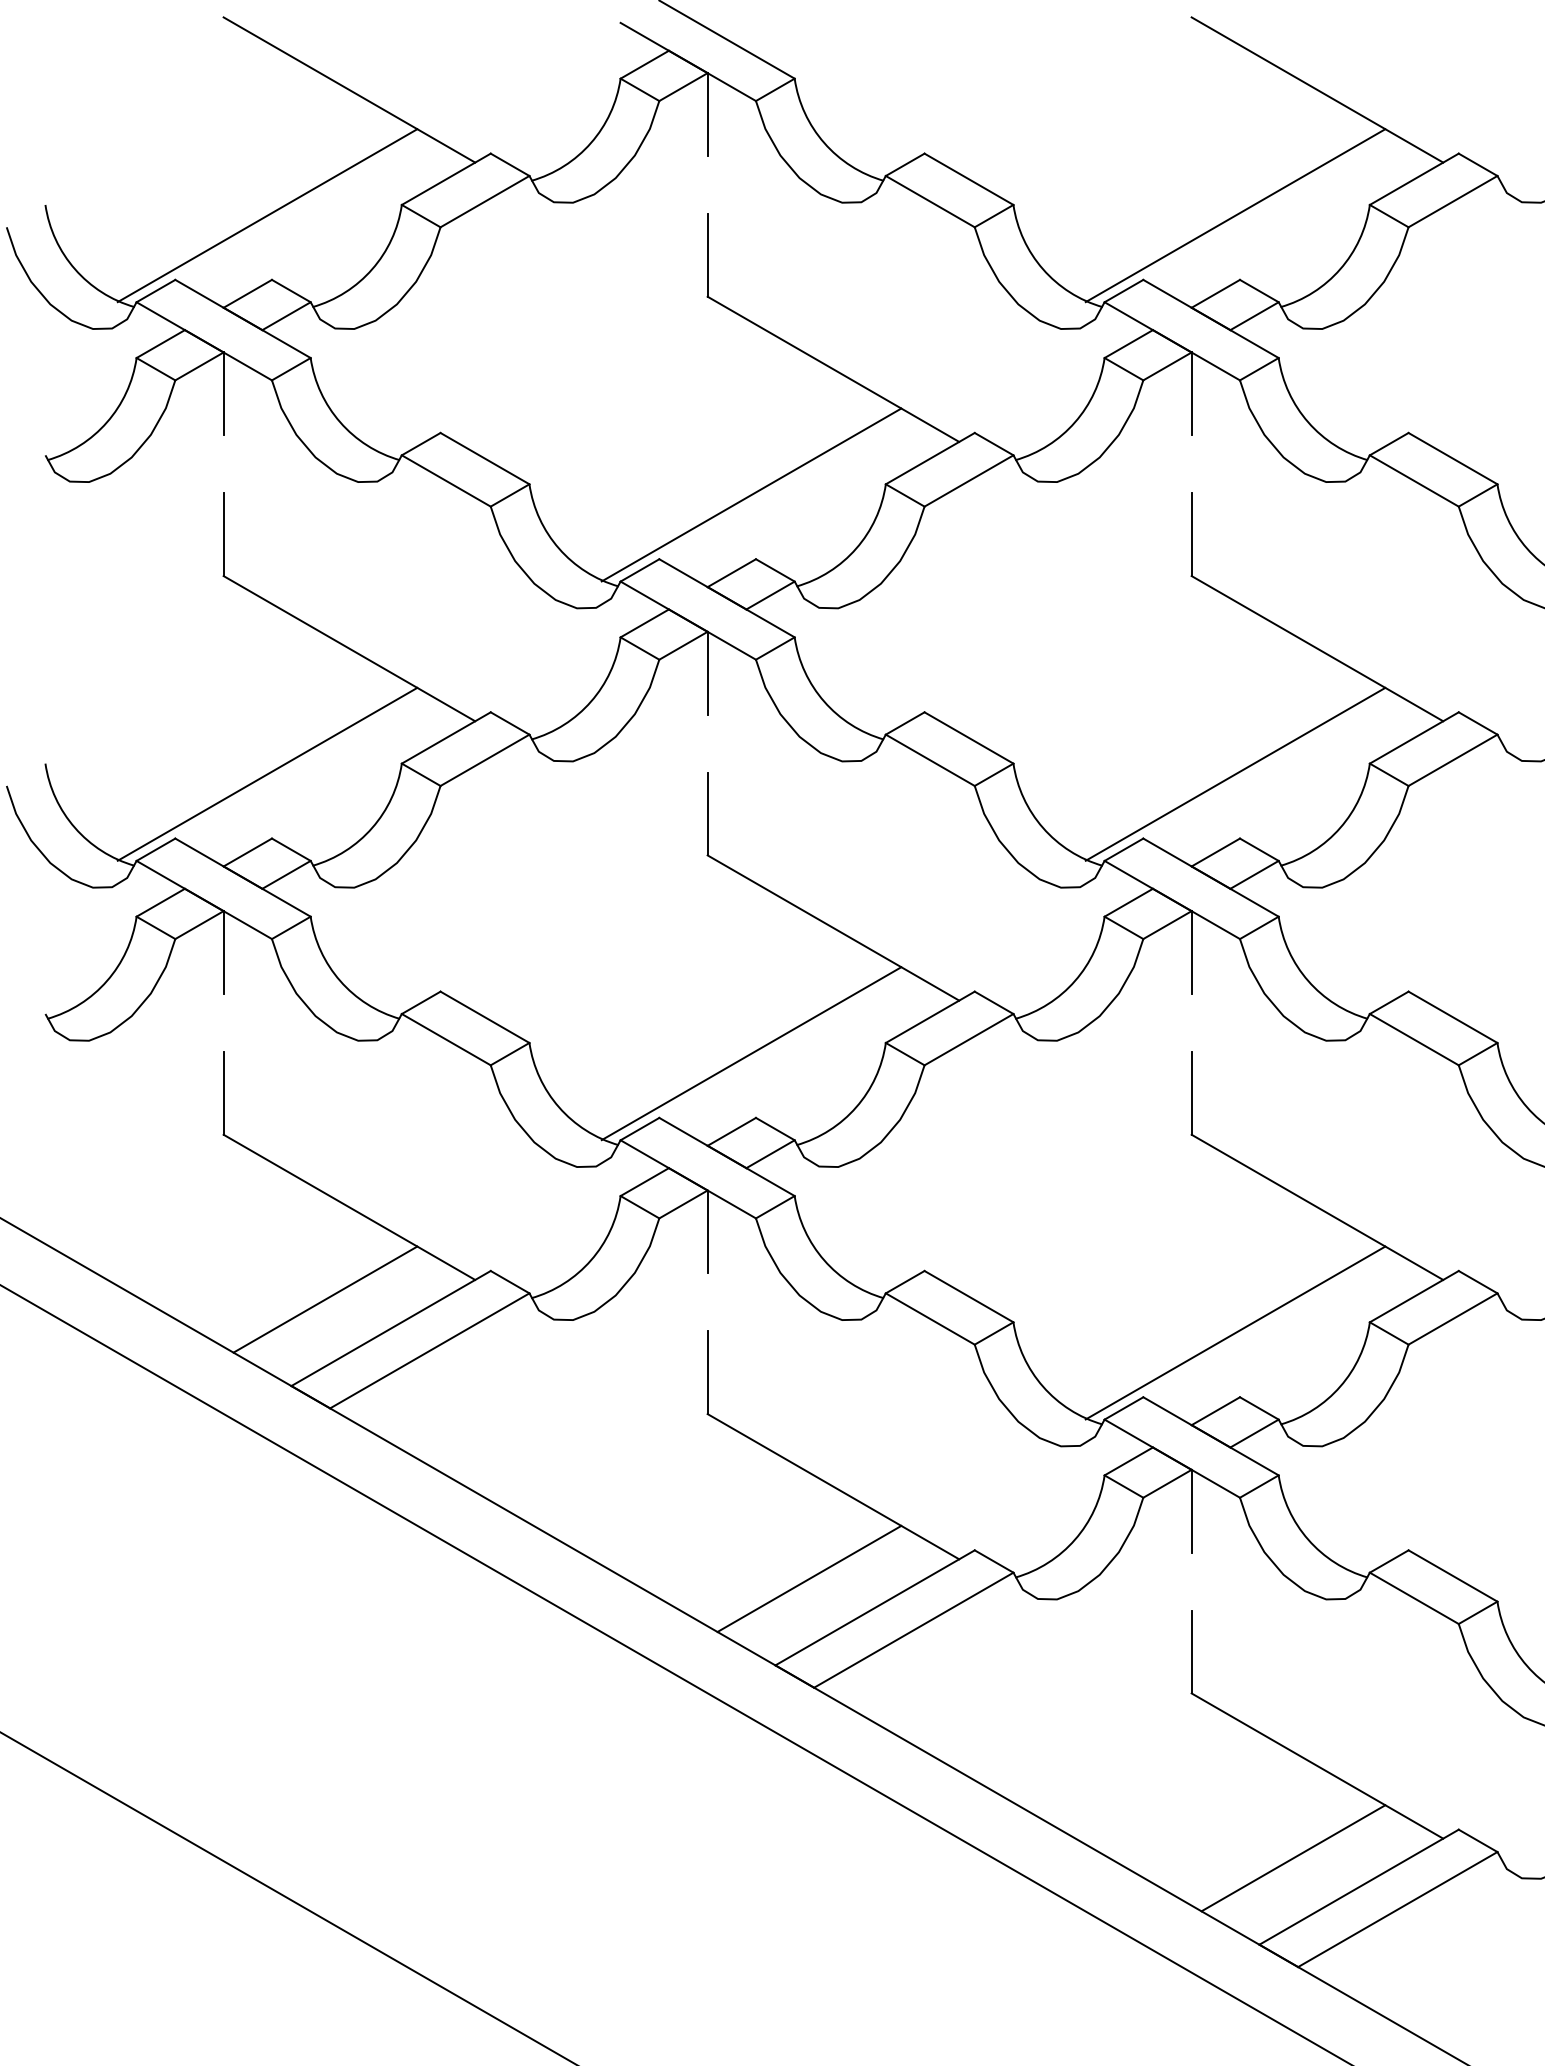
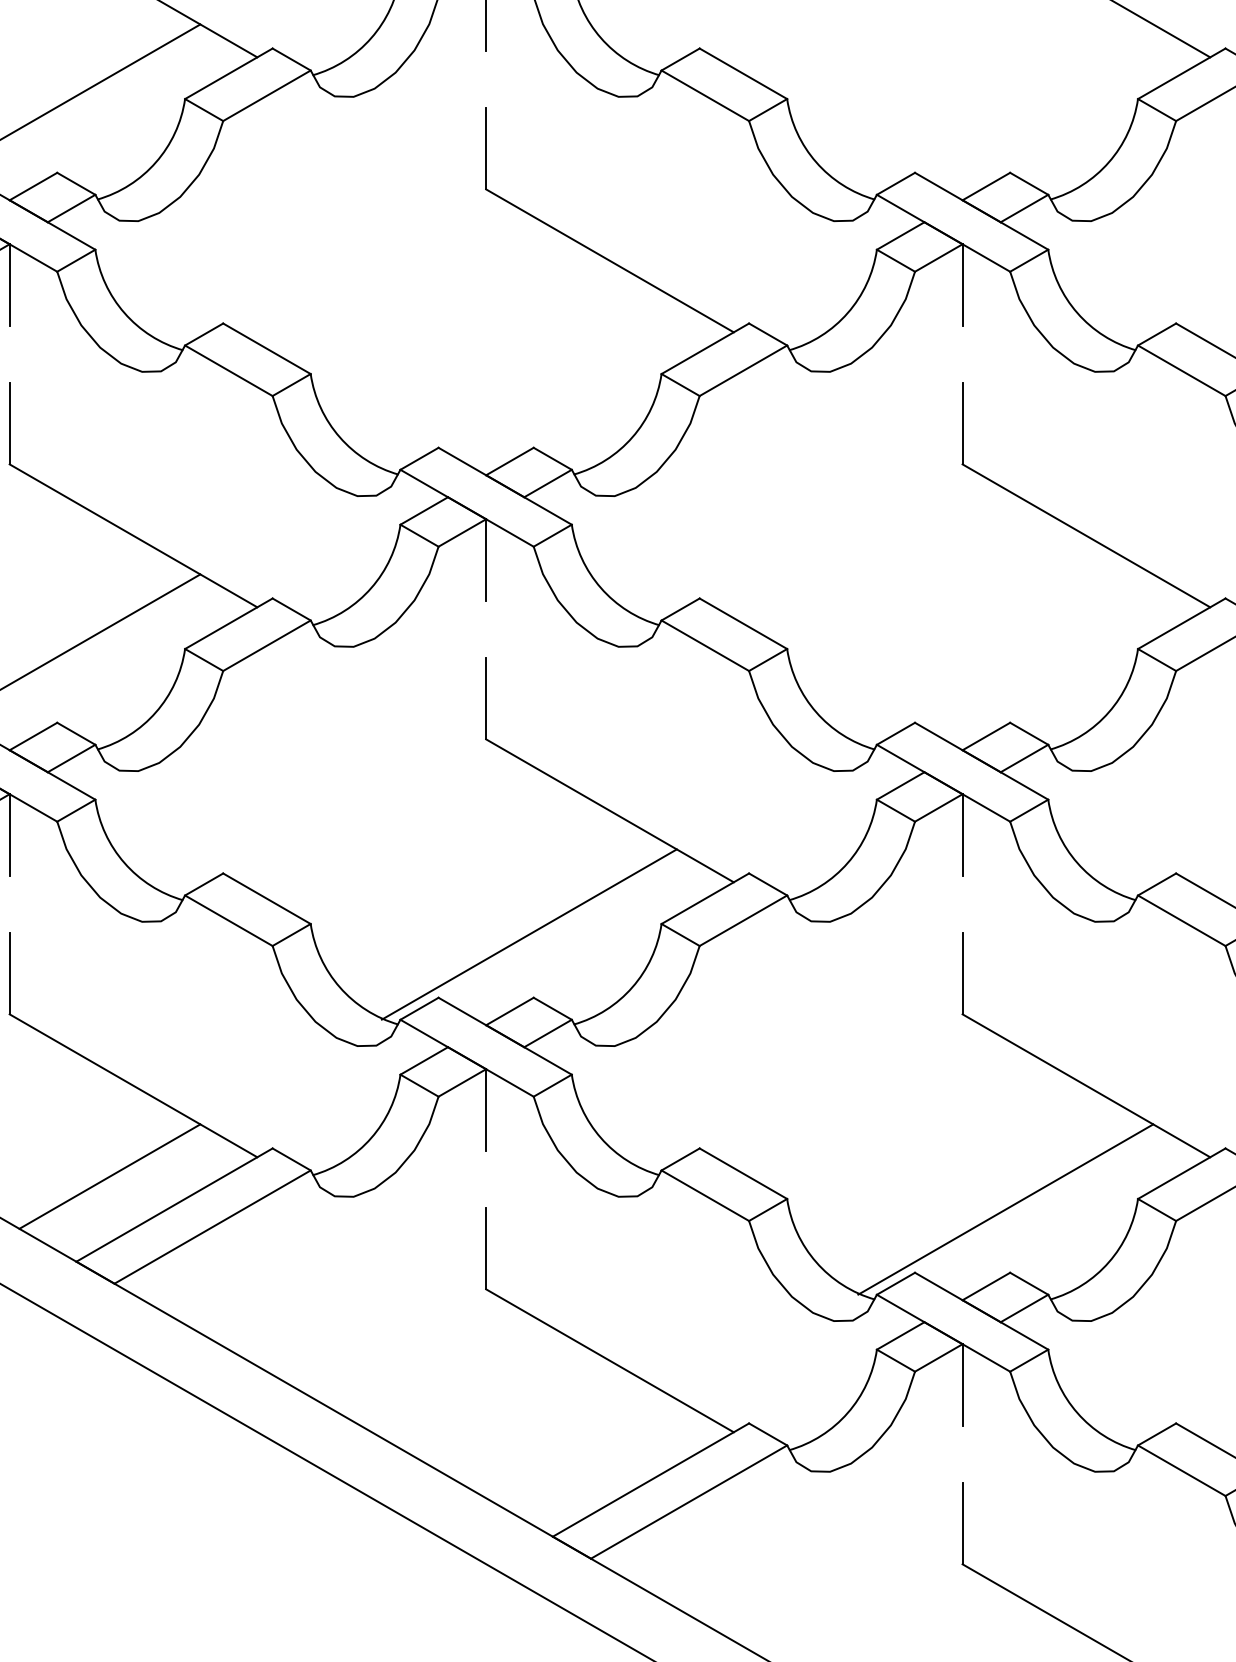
line: (1235, 215) -> (1005, 109), removed
line: (751, 494) -> (529, 384), removed
line: (1235, 773) -> (1005, 658), removed
line: (809, 1578) -> (586, 1451), removed

